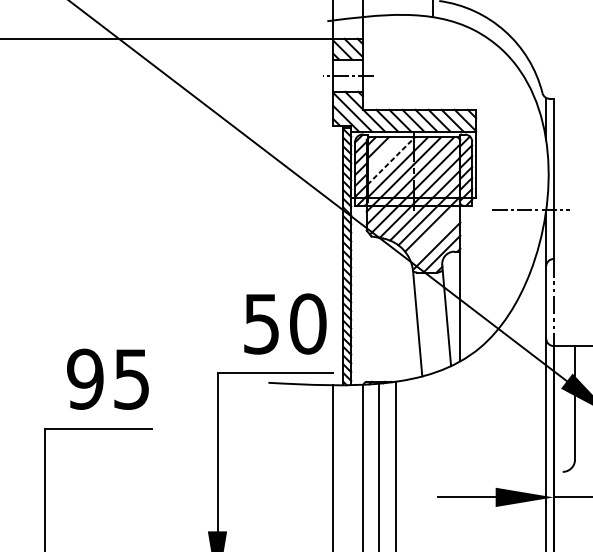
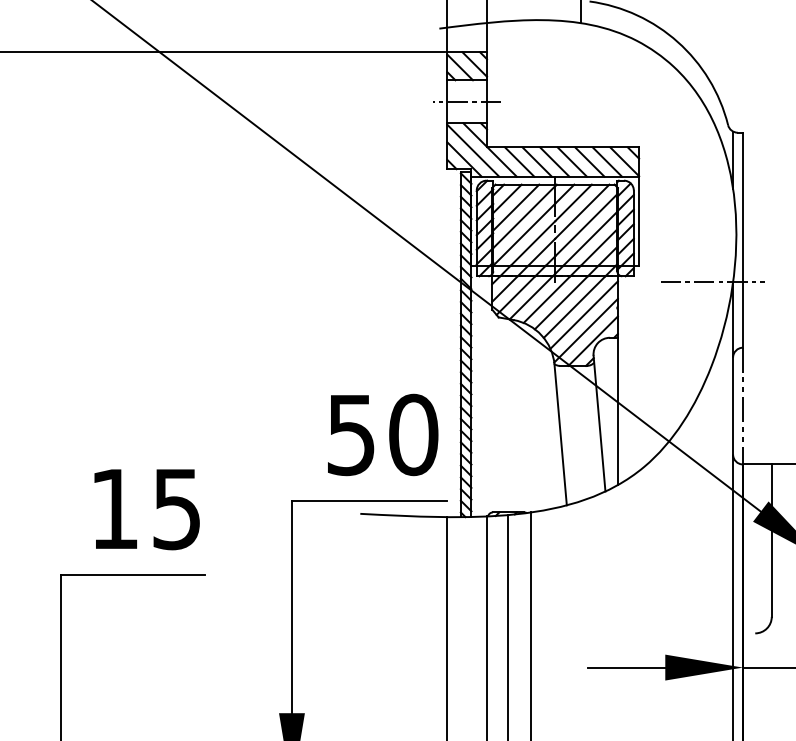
line: (384, 154) -> (516, 207), added
line: (390, 161) -> (524, 217), dashed -> solid
line: (434, 234) -> (583, 314), added
text: (85, 379) -> (114, 509), 95 -> 15

